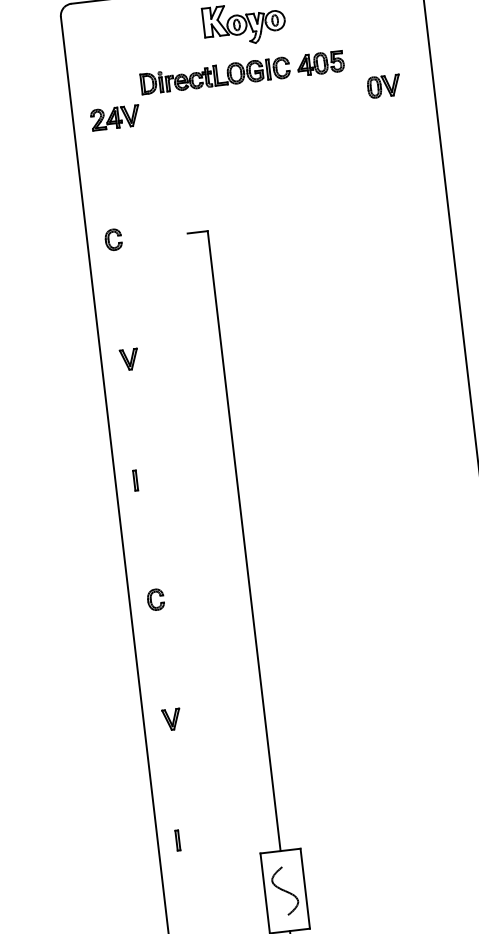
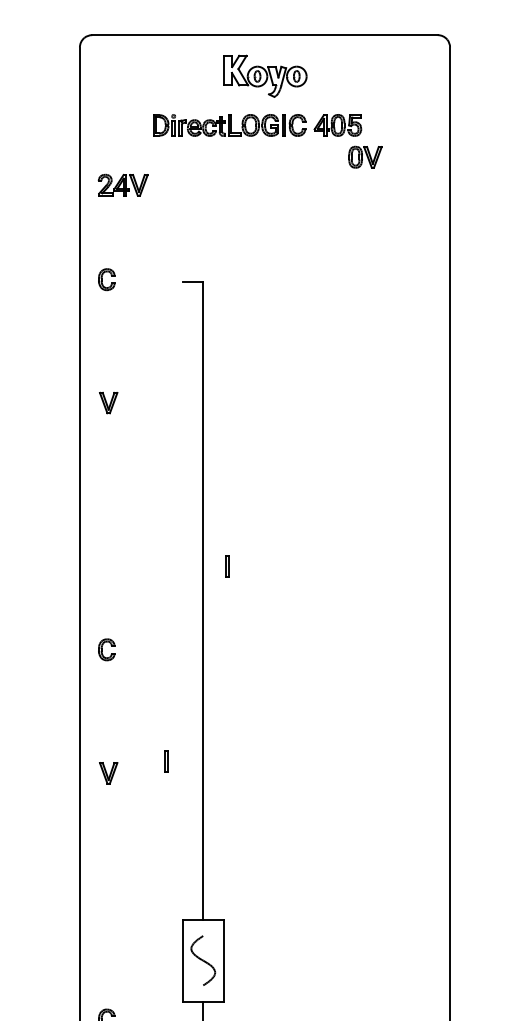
part: (384, 85) -> (365, 156), moved
part: (114, 117) -> (122, 184), moved
line: (134, 480) -> (226, 566), moved
line: (176, 840) -> (165, 761), moved

